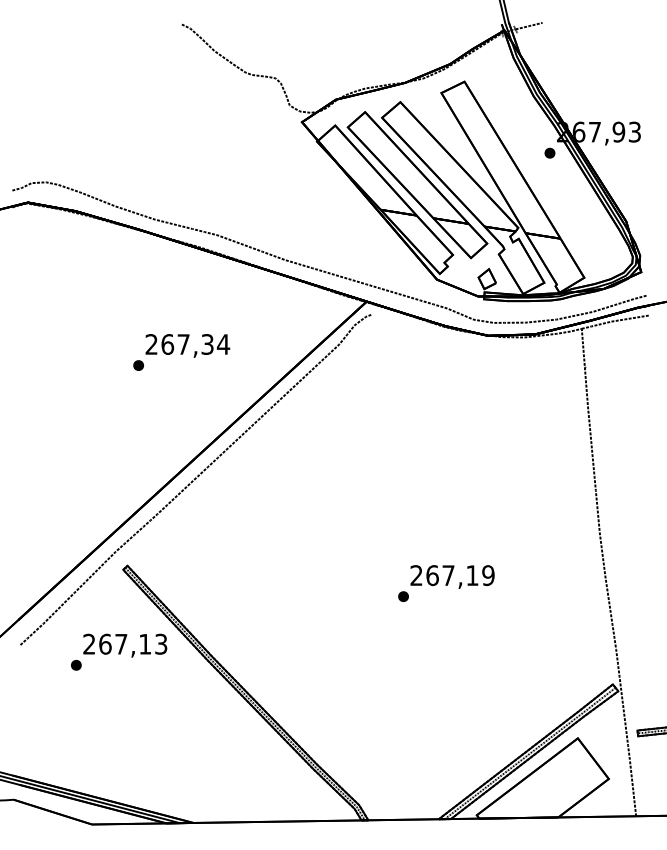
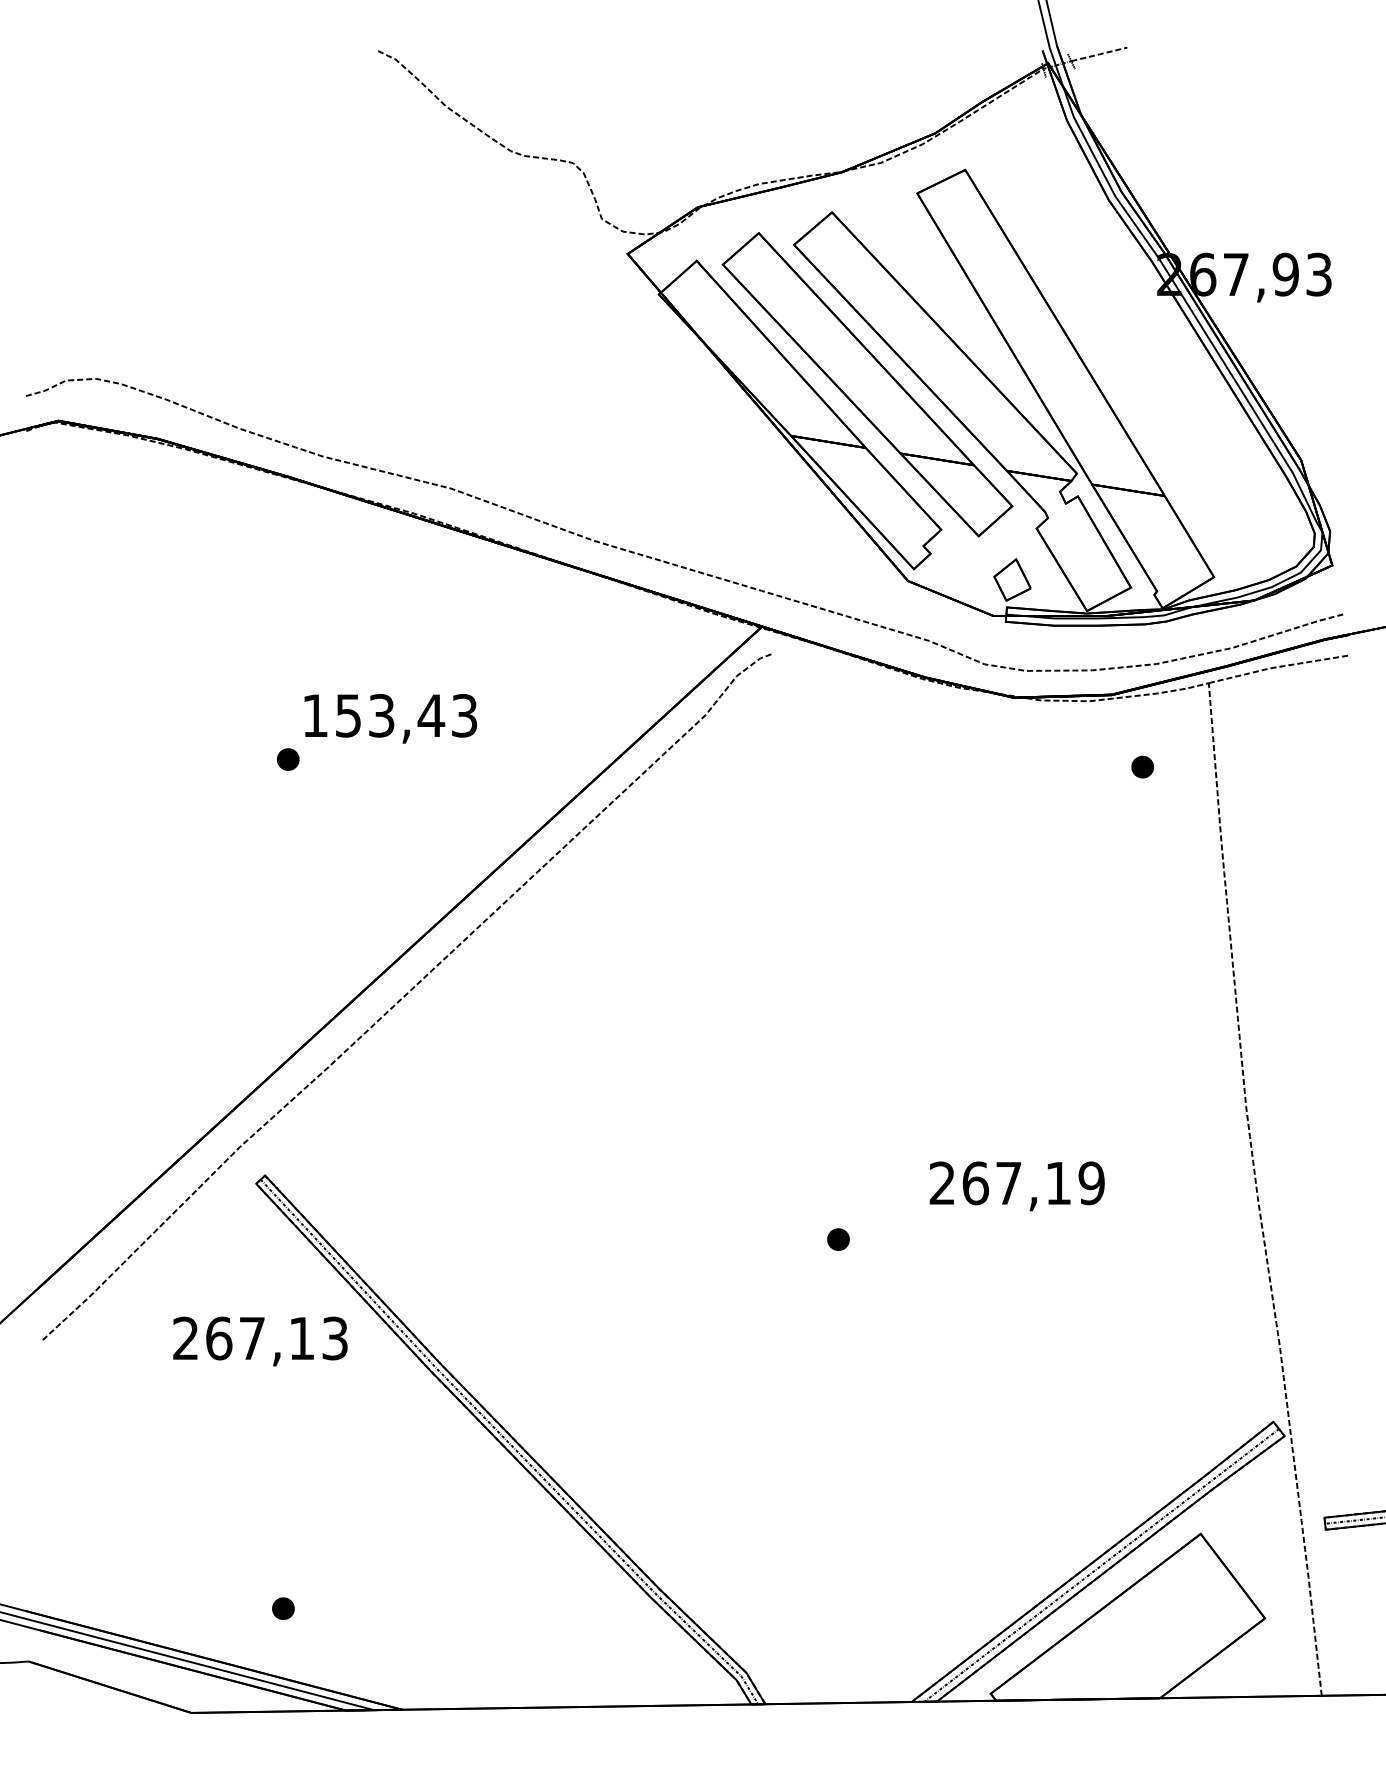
part: (549, 152) -> (1141, 765), moved
text: (187, 344) -> (389, 715), 267,34 -> 153,43
text: (452, 576) -> (1017, 1185), moved
part: (76, 665) -> (283, 1609), moved

